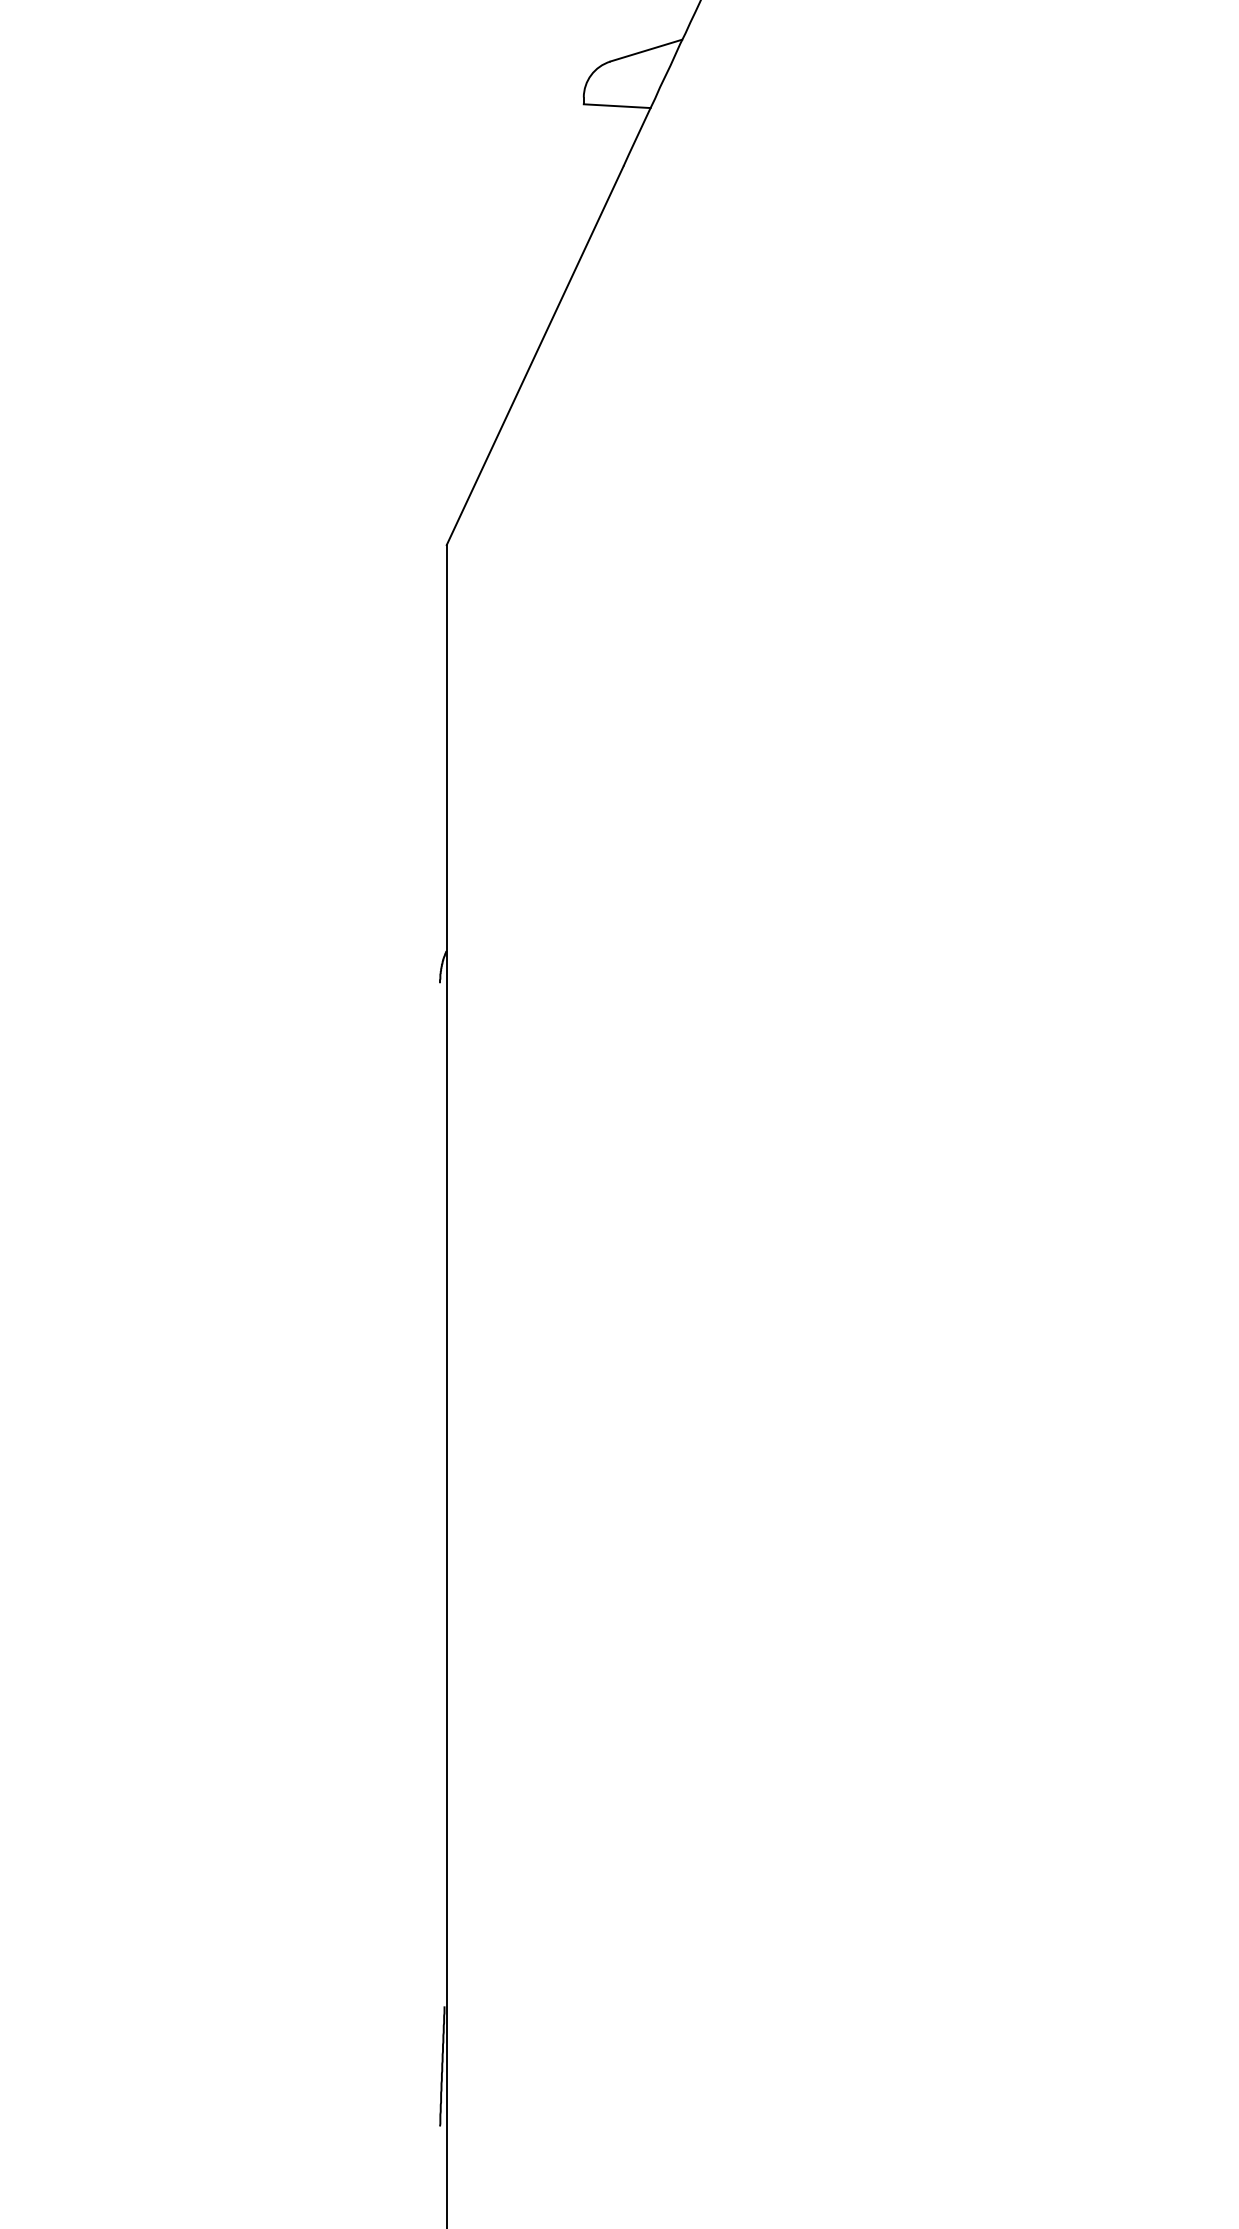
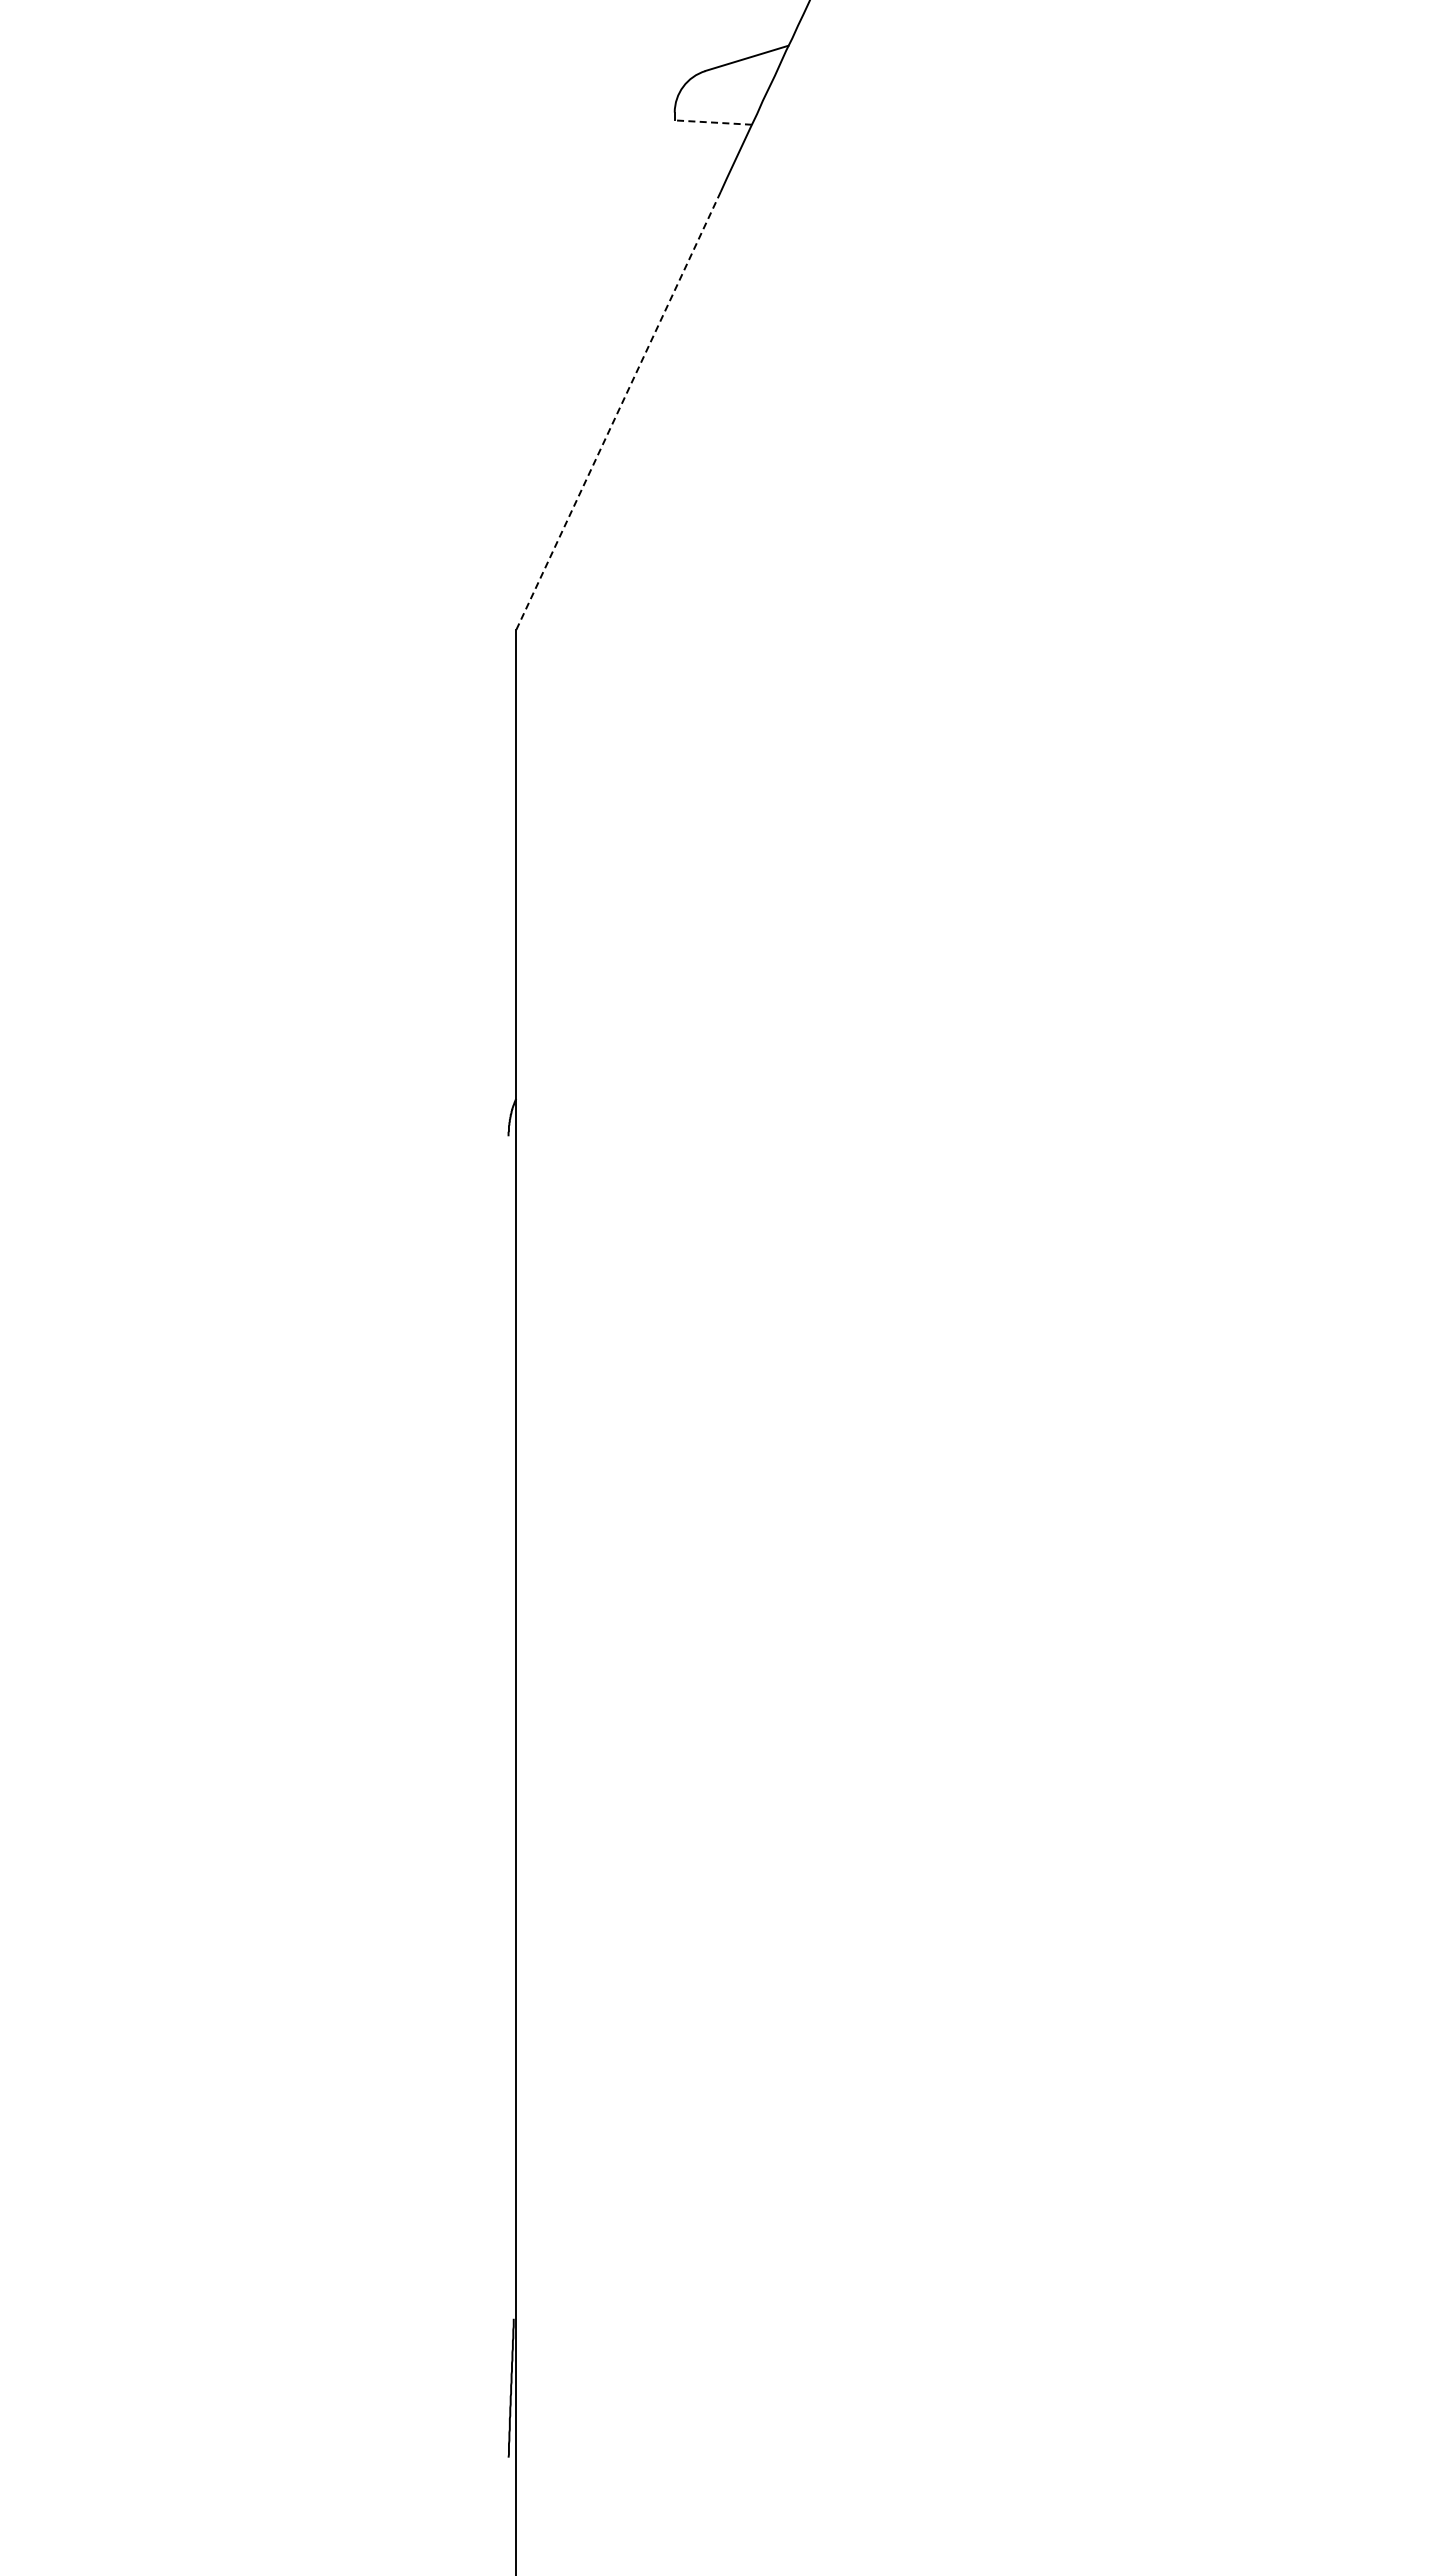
line: (617, 106) -> (713, 122), solid -> dashed
line: (535, 355) -> (618, 410), solid -> dashed

